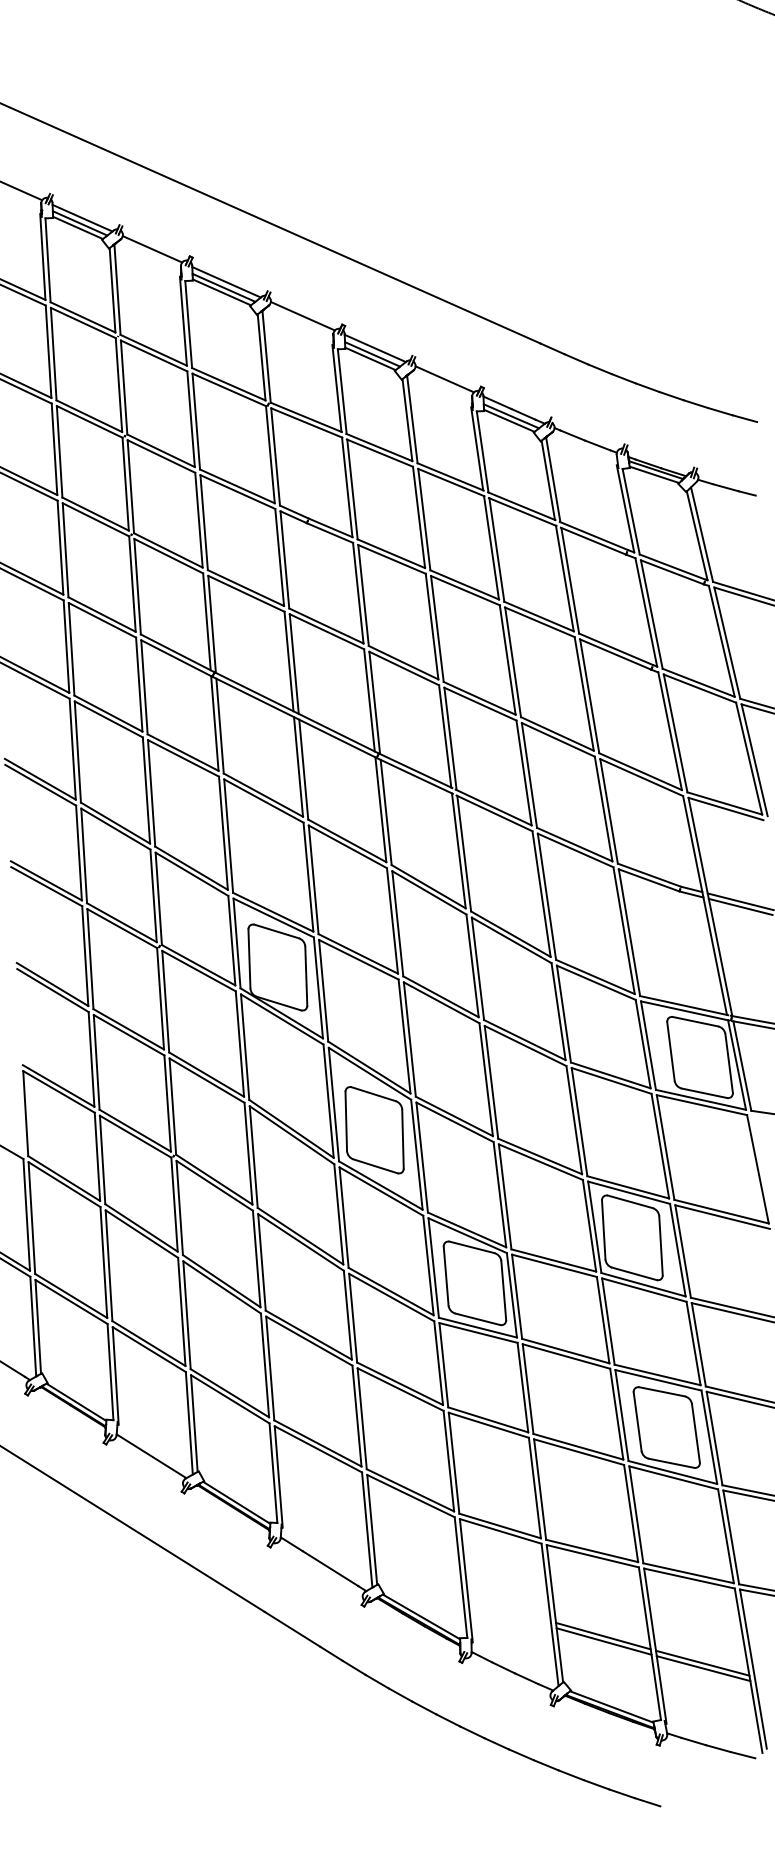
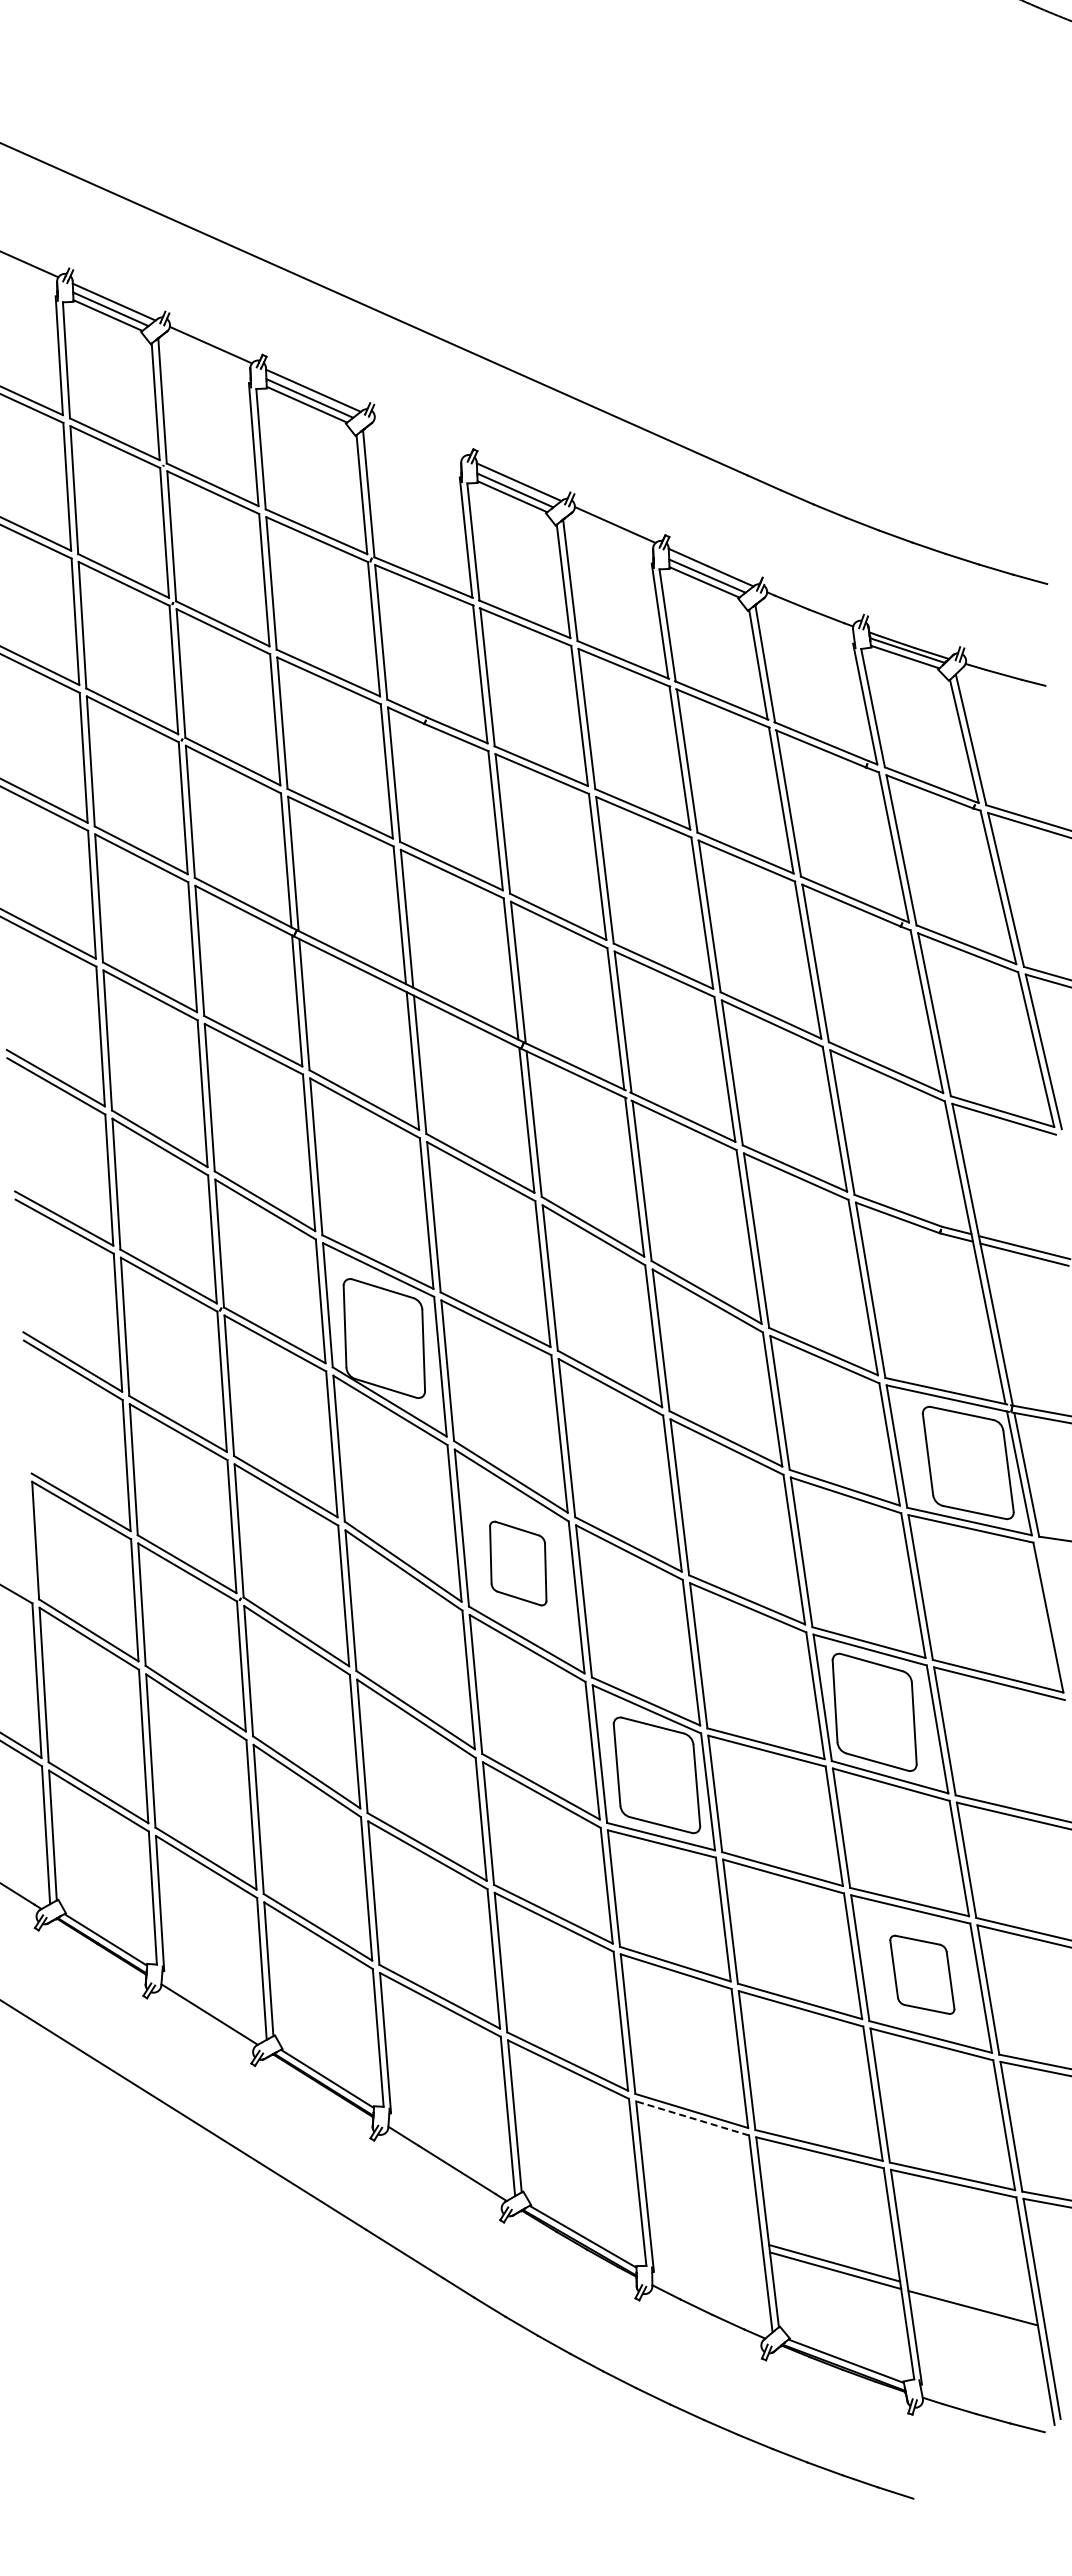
line: (302, 316) -> (418, 437), removed
part: (374, 1130) -> (518, 1563), size x0.7
part: (666, 1427) -> (922, 1974), size x0.7
line: (500, 1531) -> (692, 2118), solid -> dashed
line: (702, 1663) -> (971, 2300), removed

